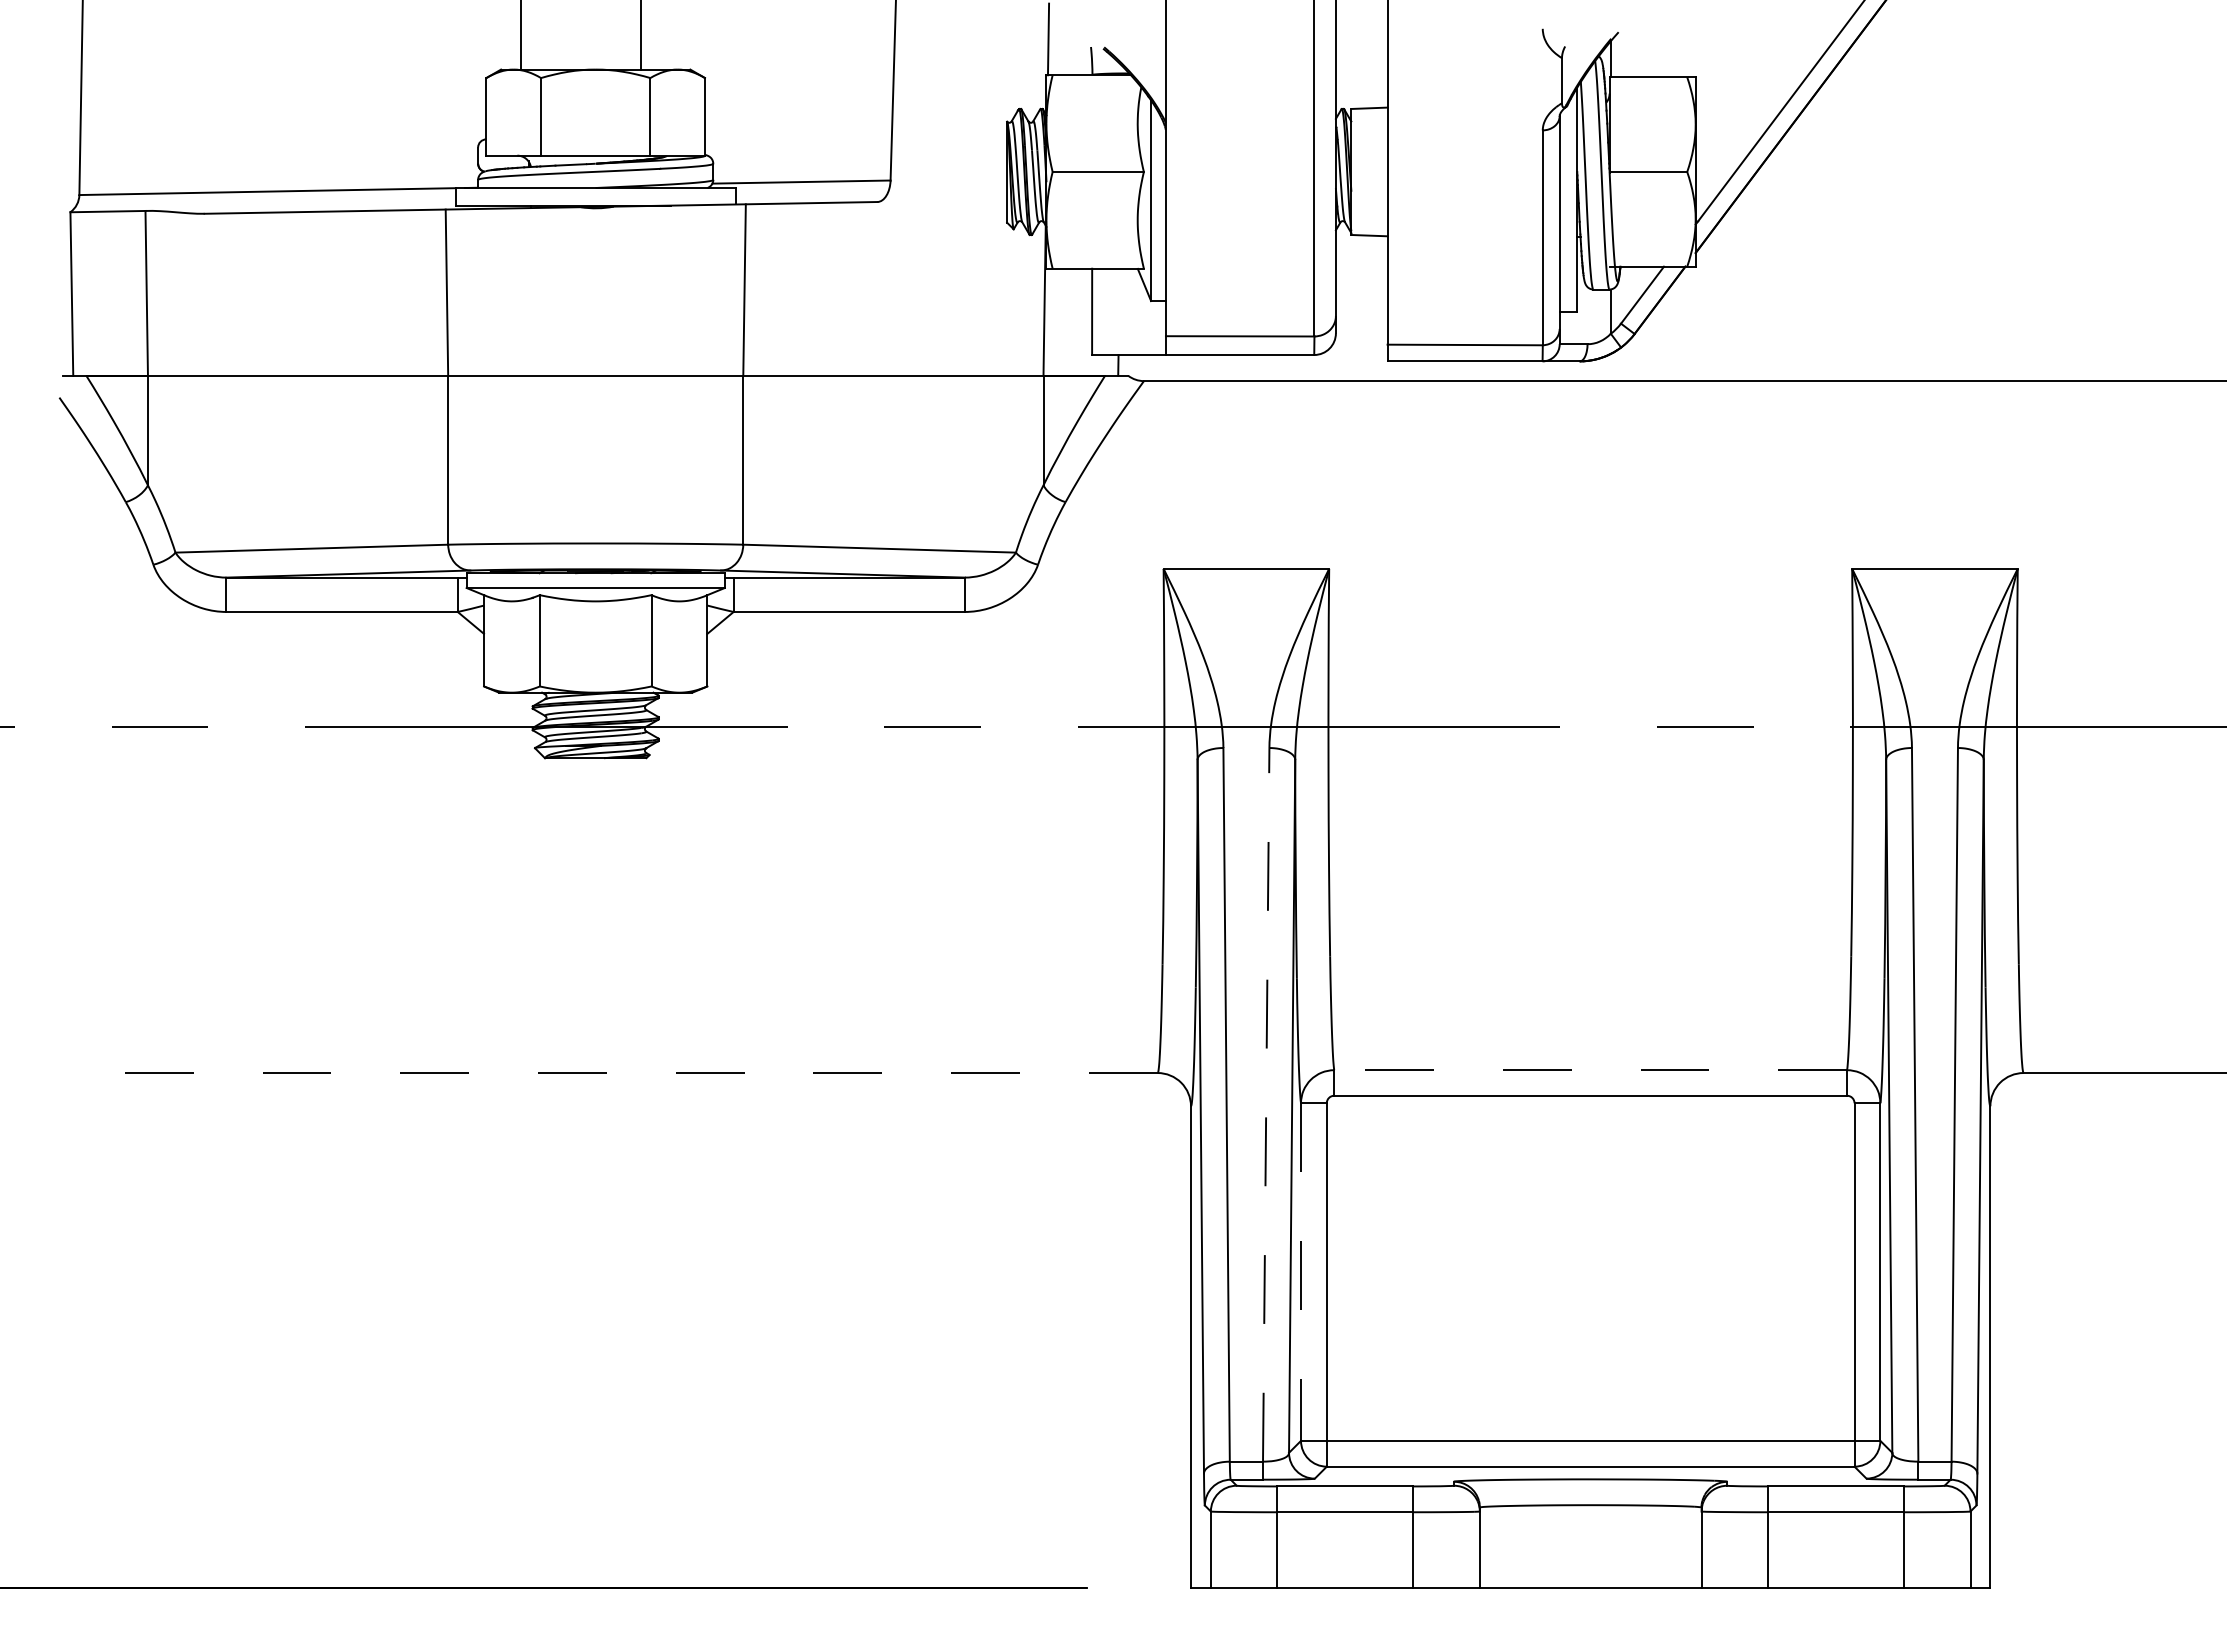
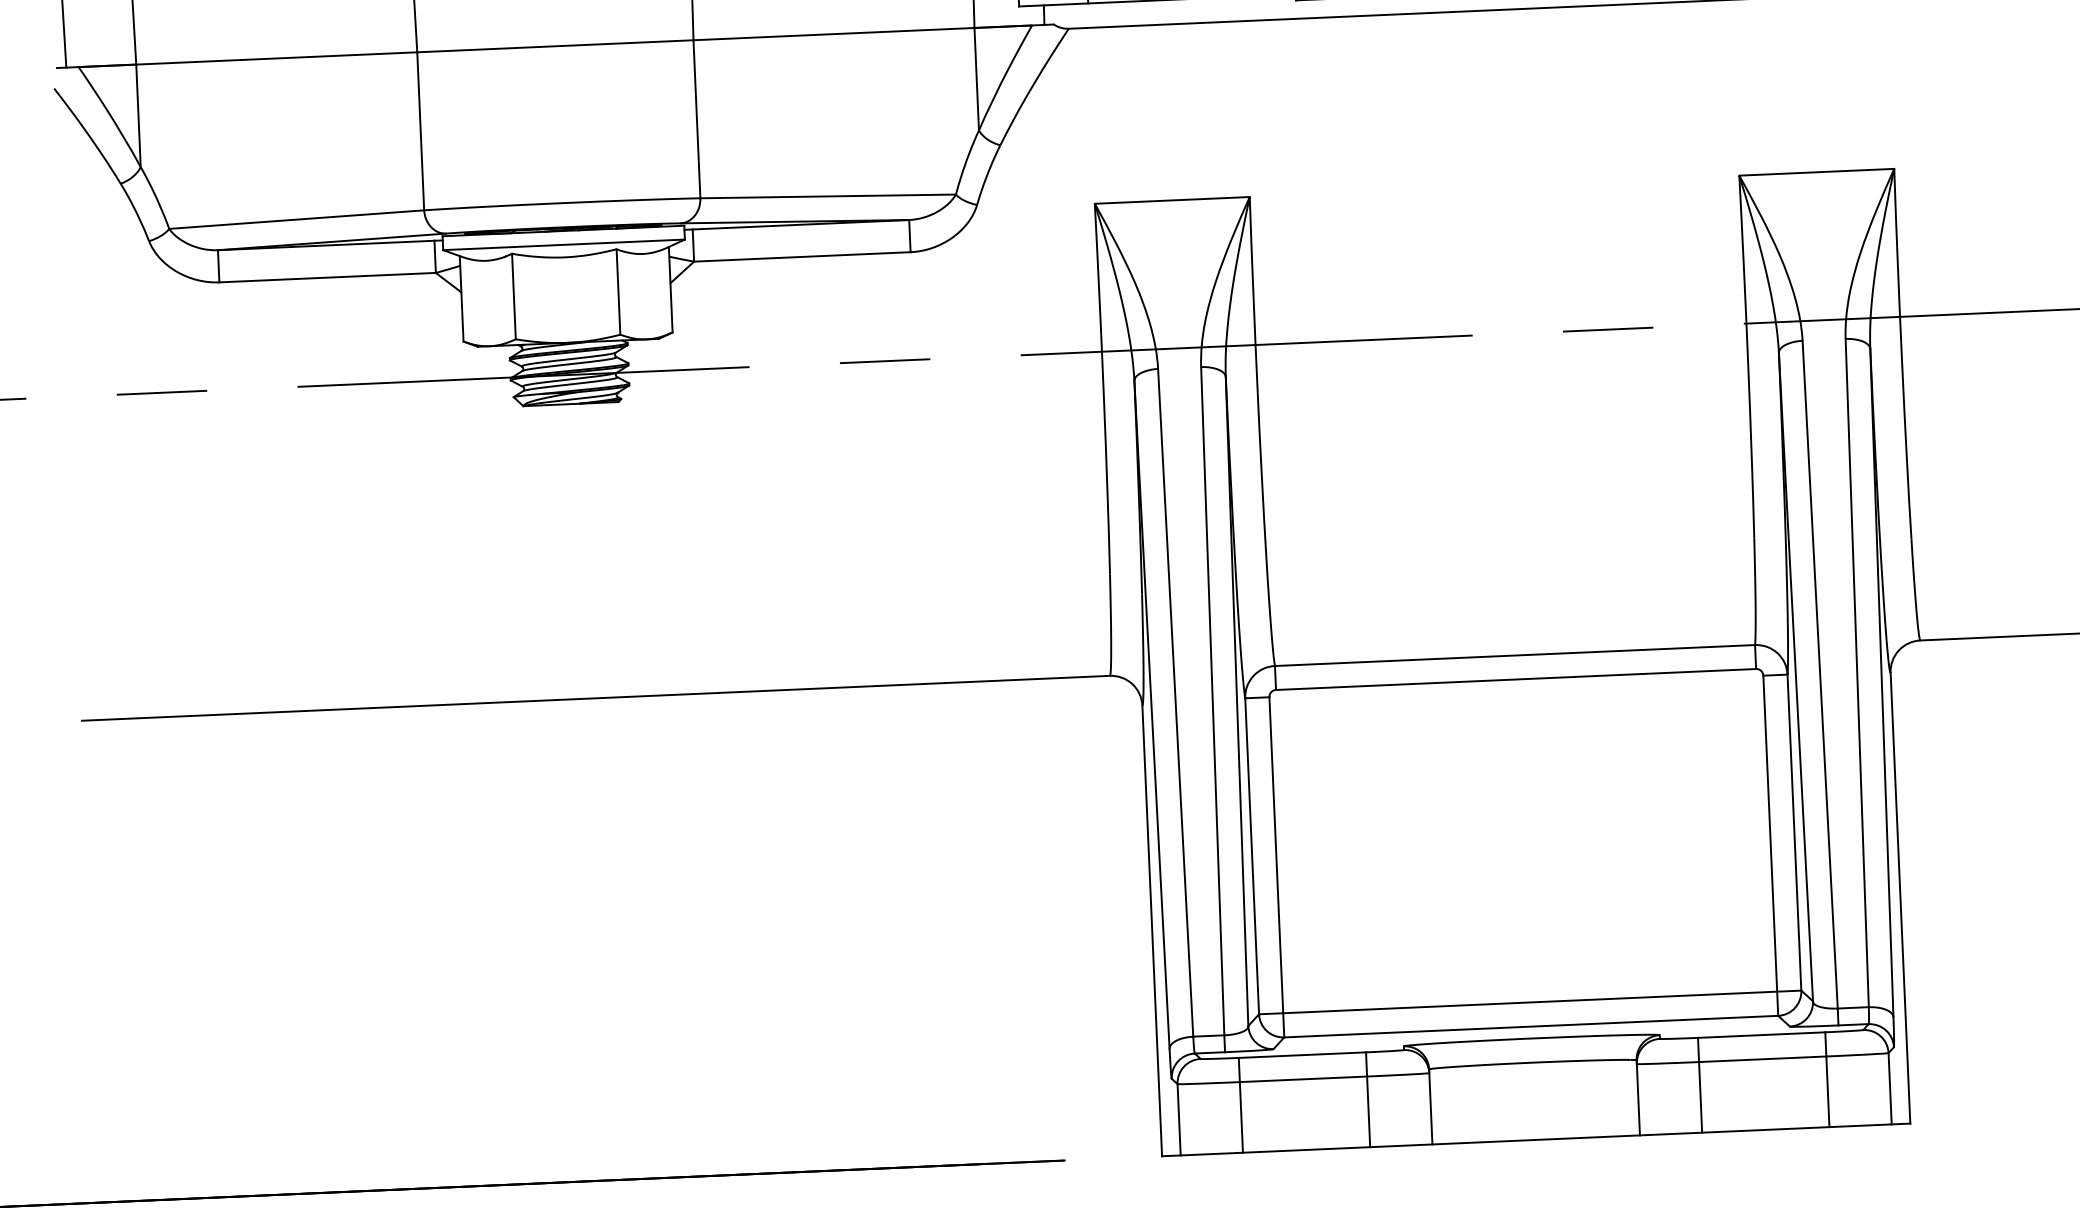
line: (1590, 1070) -> (1514, 655), dashed -> solid
line: (608, 1073) -> (595, 698), dashed -> solid
line: (1266, 1104) -> (1212, 700), dashed -> solid
line: (1301, 1272) -> (1252, 856), dashed -> solid

